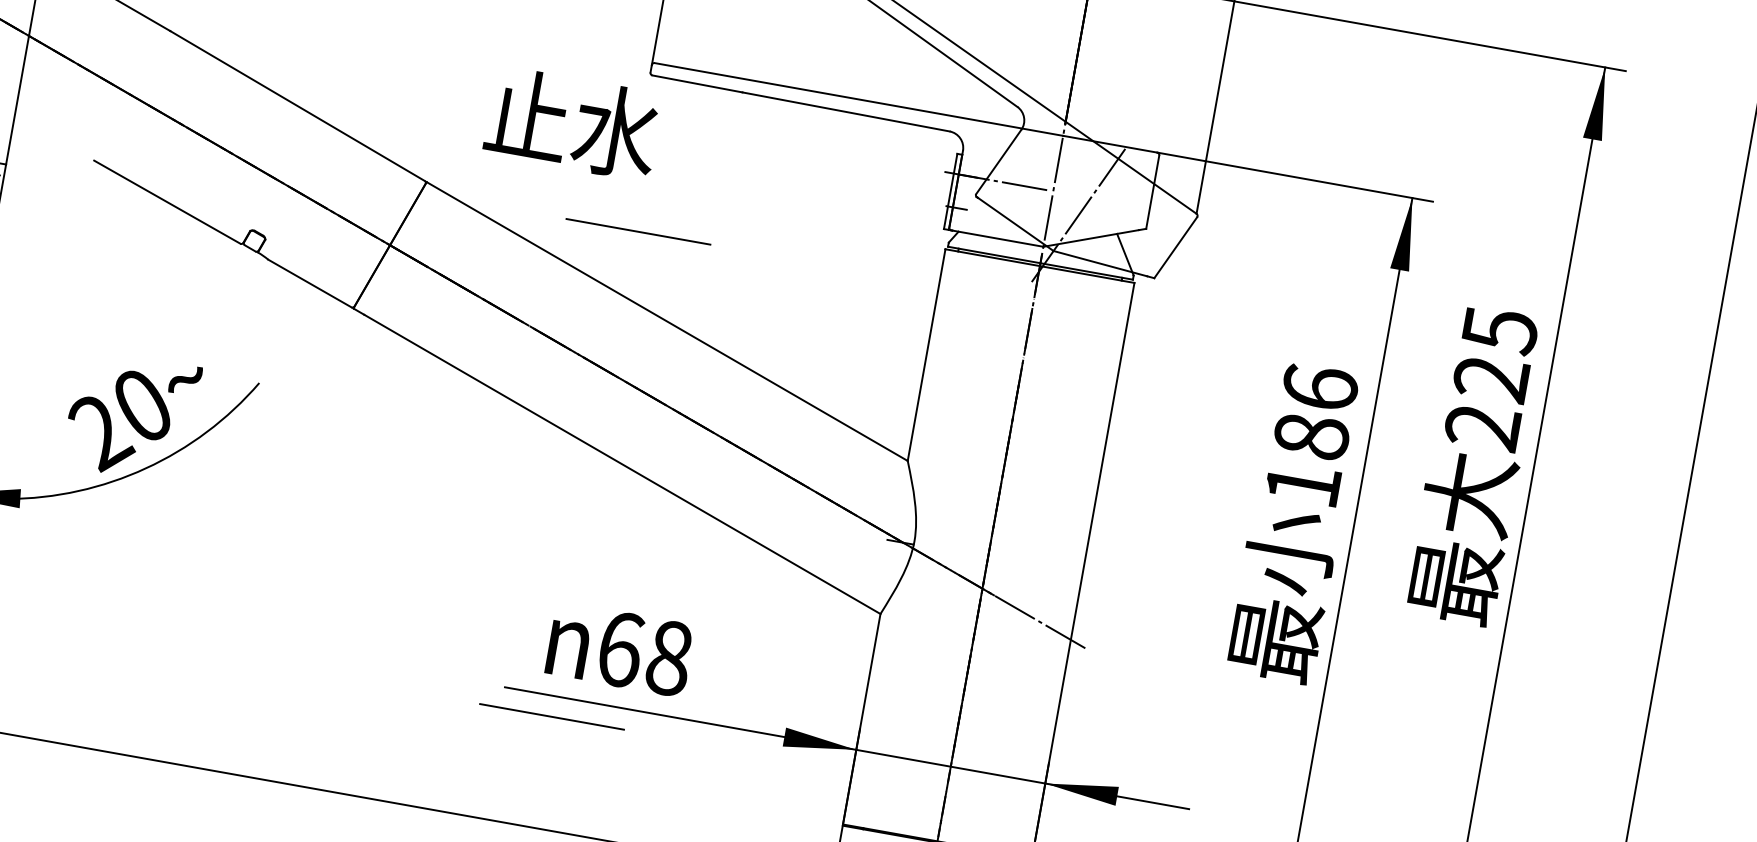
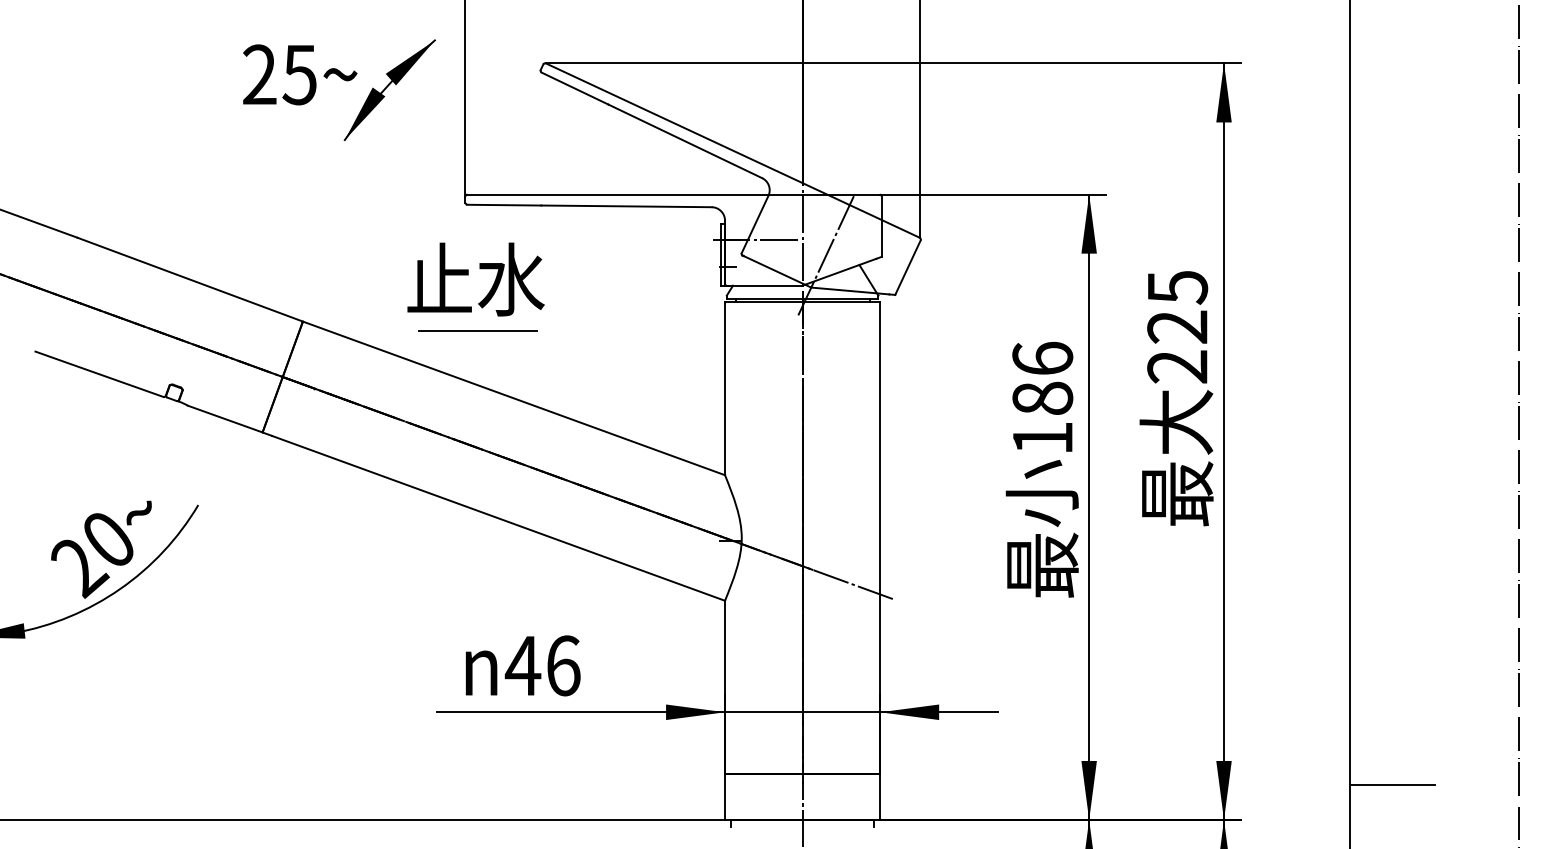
text: (572, 123) -> (475, 279), moved
text: (643, 653) -> (542, 665), 68 -> 46
line: (551, 715) -> (477, 728), removed

